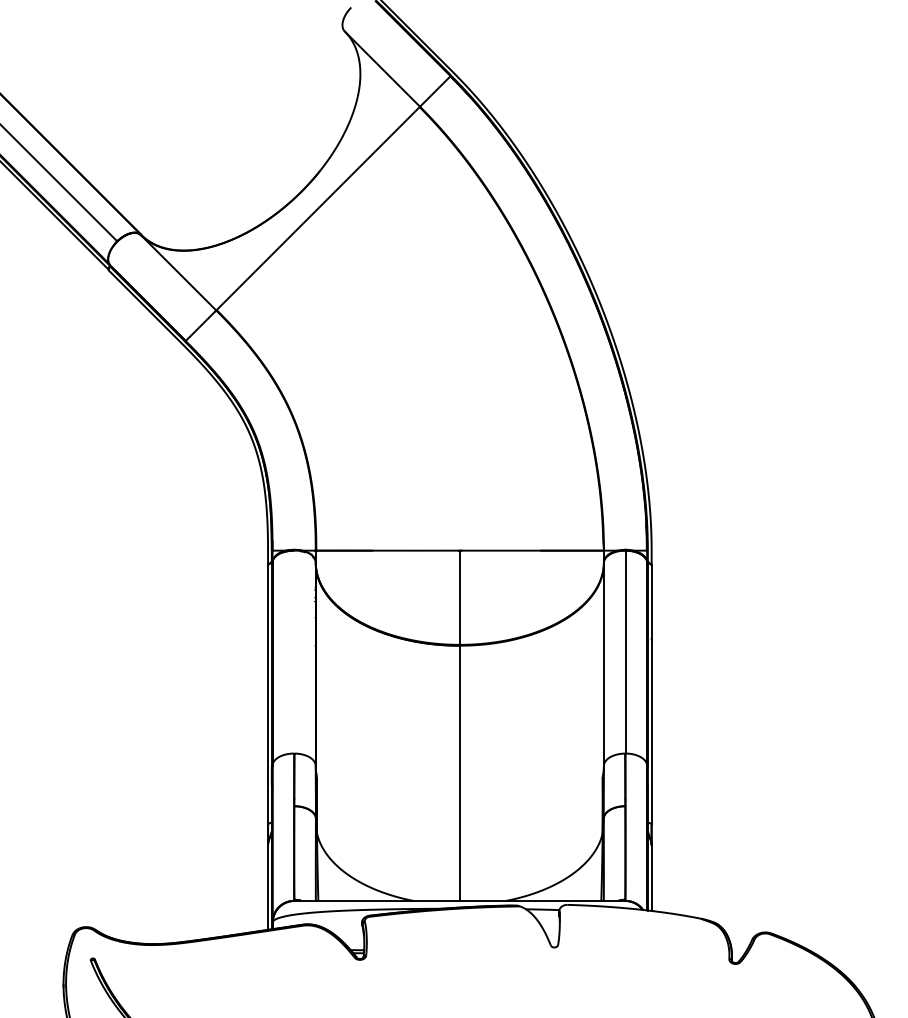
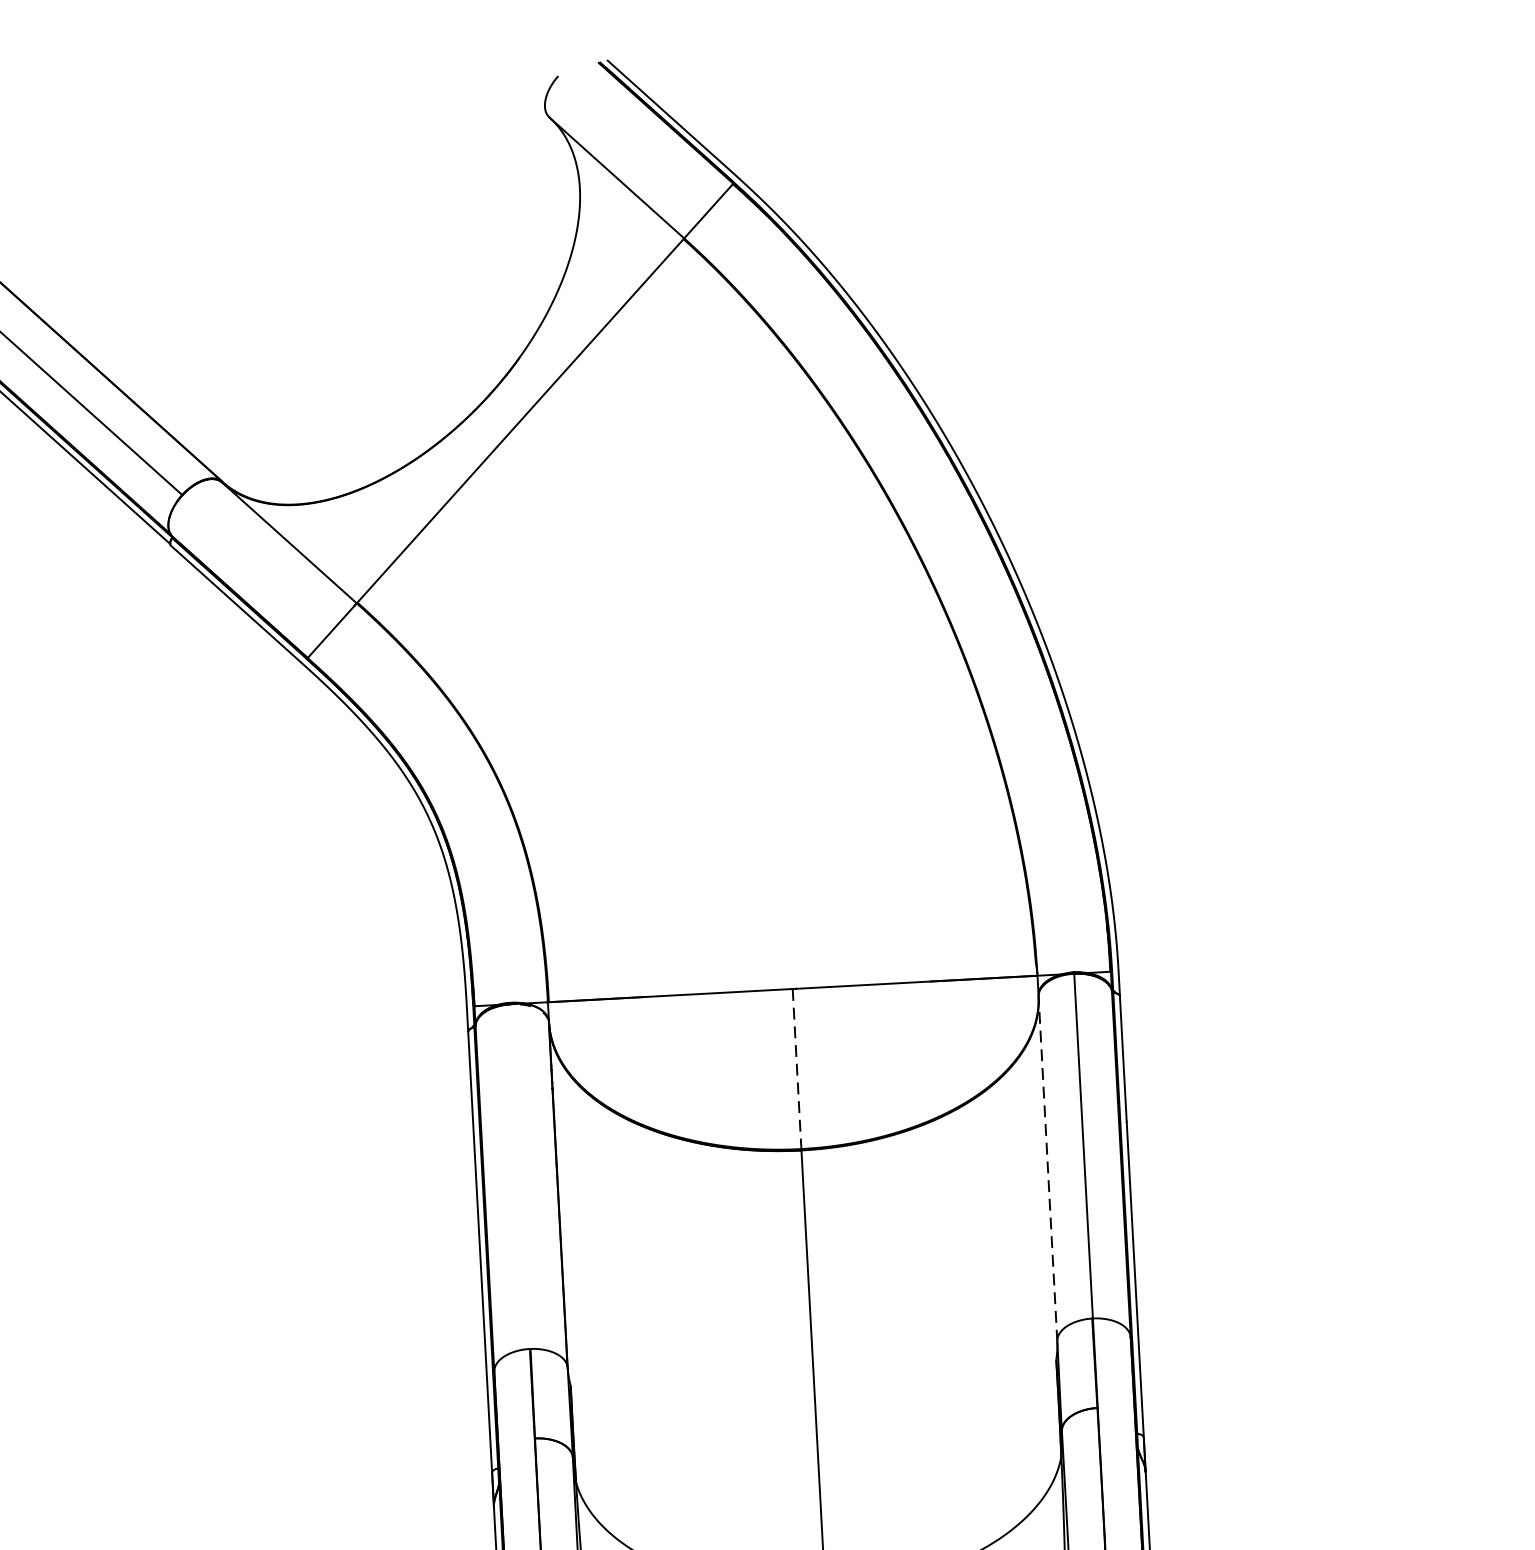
line: (459, 598) -> (796, 1070), solid -> dashed
line: (603, 664) -> (1047, 1169), solid -> dashed

